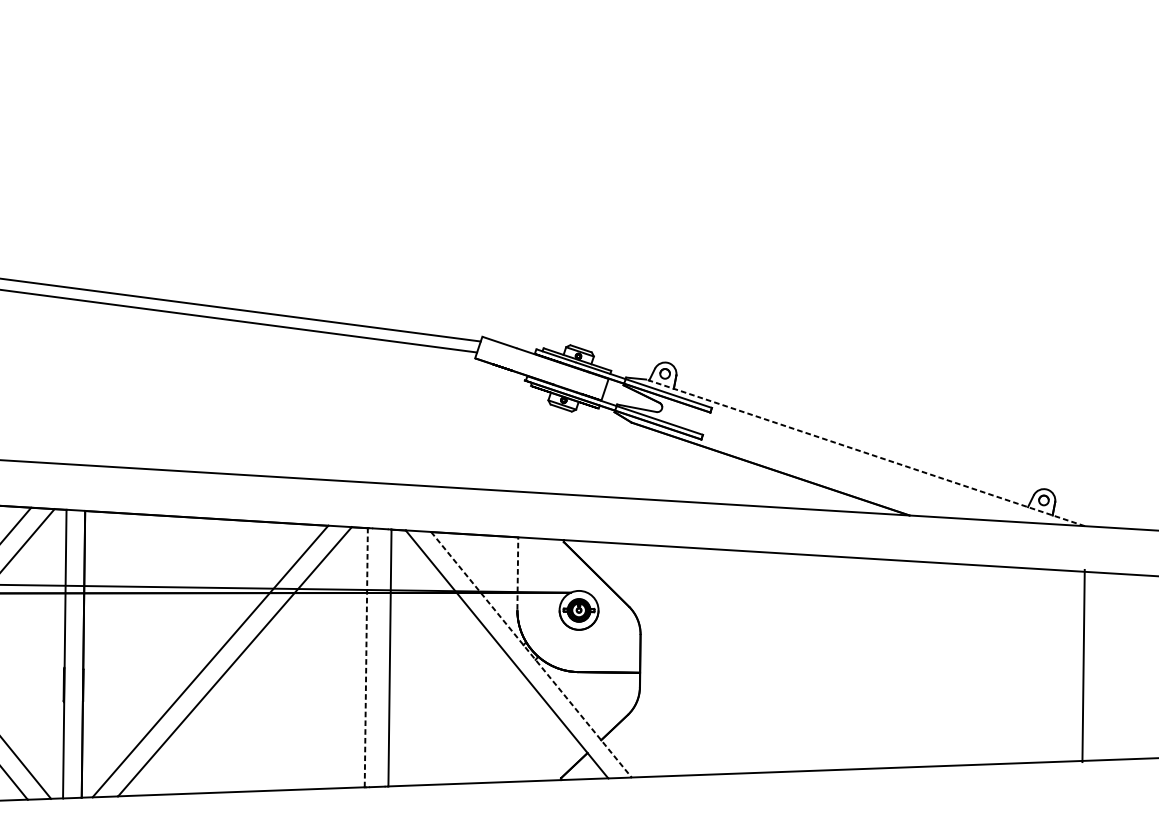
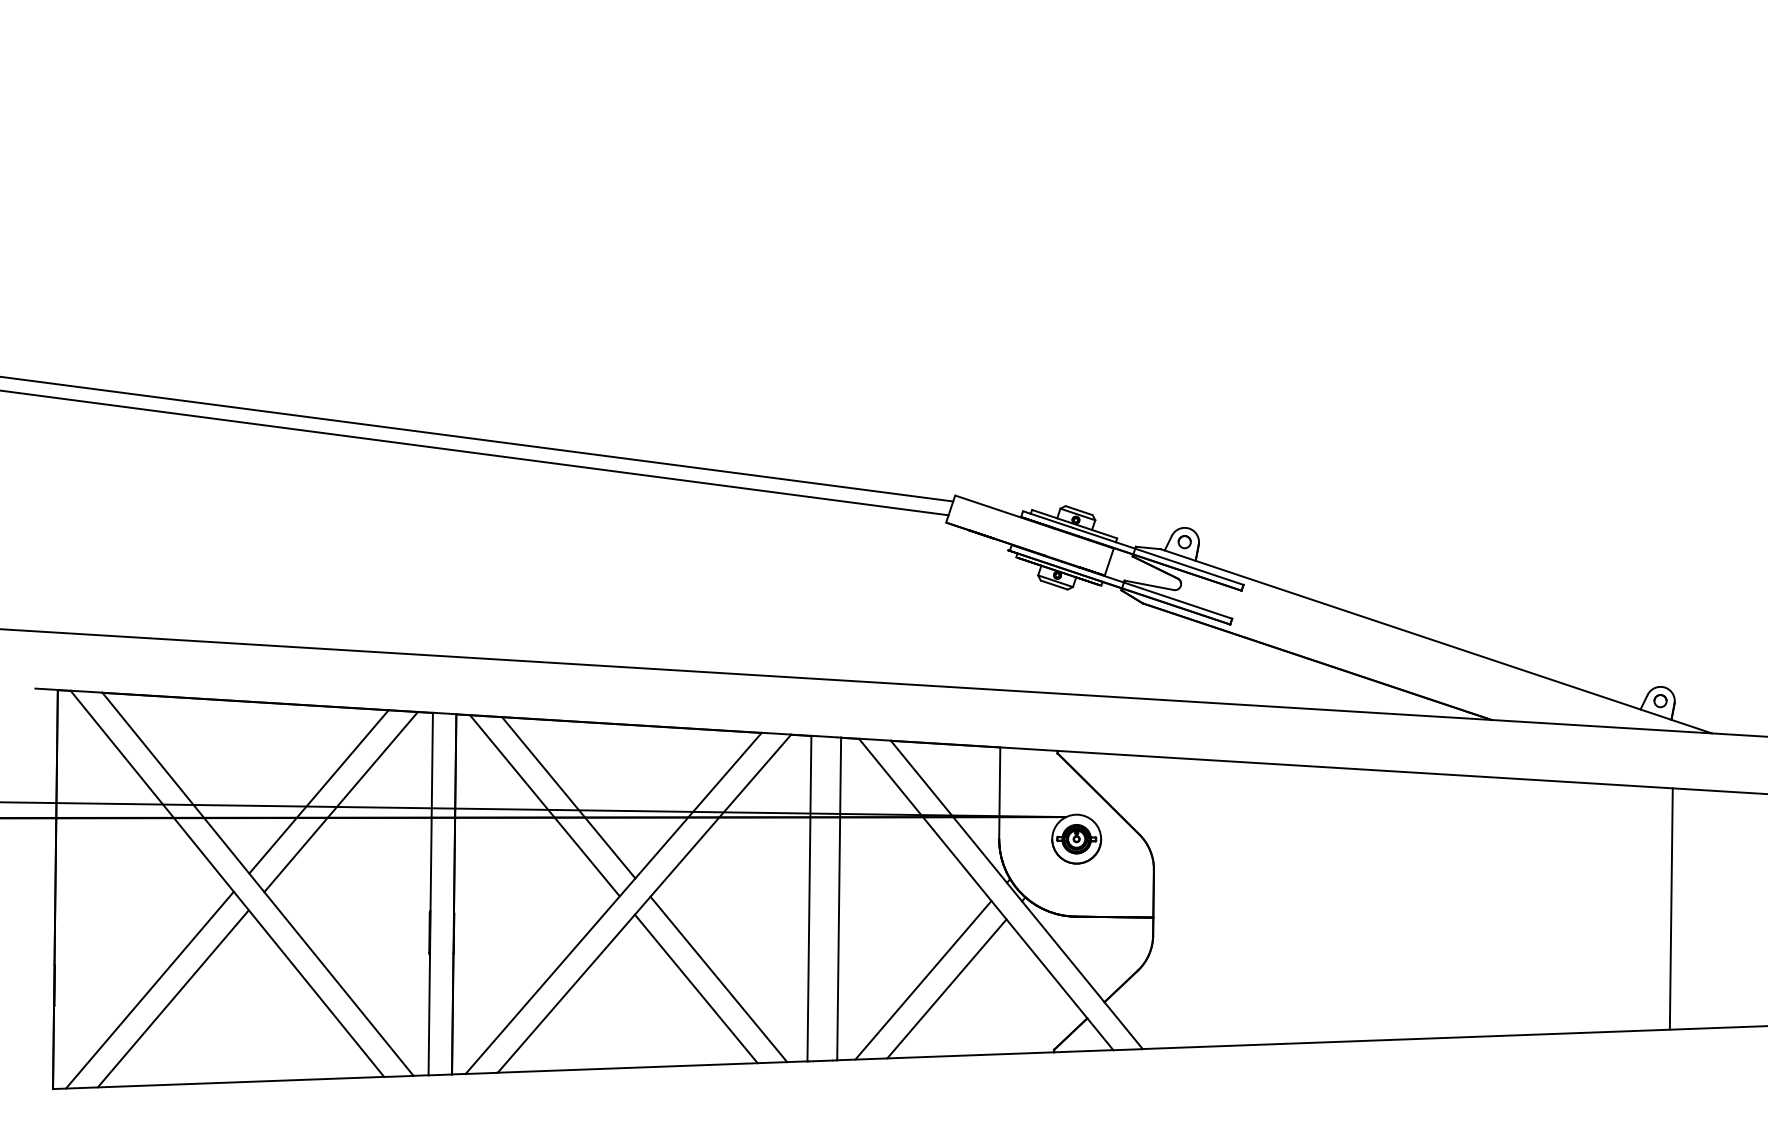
line: (865, 453) -> (1436, 641), dashed -> solid
line: (517, 573) -> (999, 792), dashed -> solid
line: (174, 577) -> (568, 797), added
line: (155, 583) -> (544, 805), added
line: (531, 655) -> (1017, 895), dashed -> solid
line: (366, 657) -> (809, 898), dashed -> solid
line: (1082, 665) -> (1670, 908), moved
line: (293, 722) -> (718, 979), added
line: (457, 722) -> (923, 979), added
line: (275, 729) -> (695, 988), added
line: (475, 729) -> (946, 988), added

